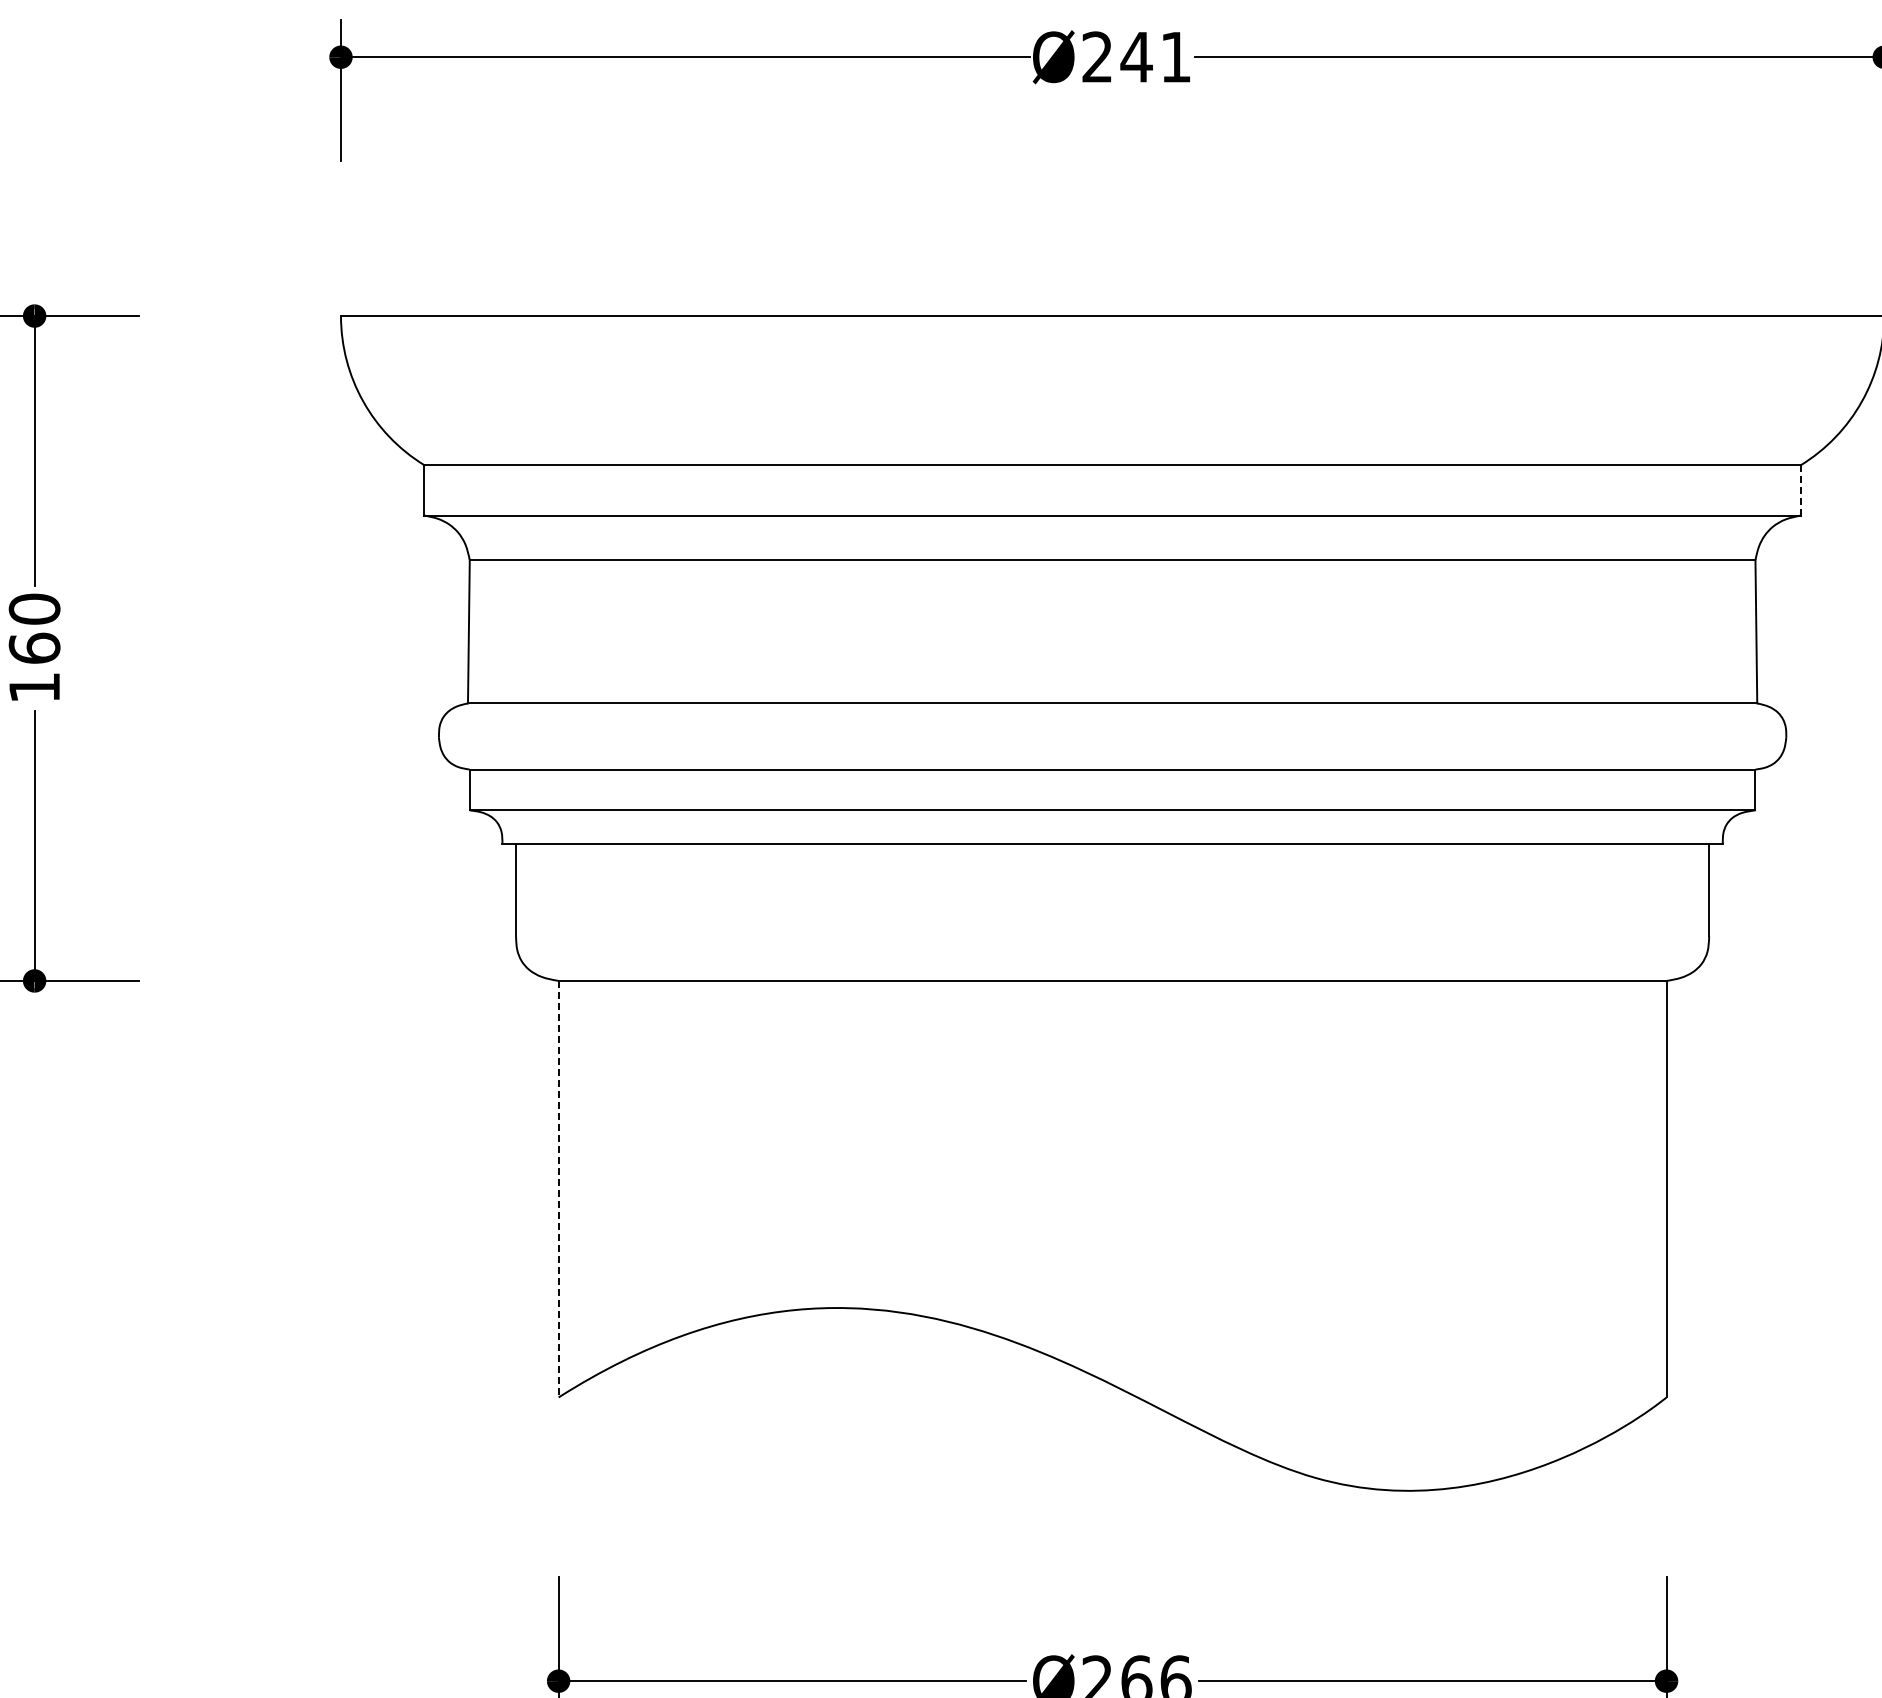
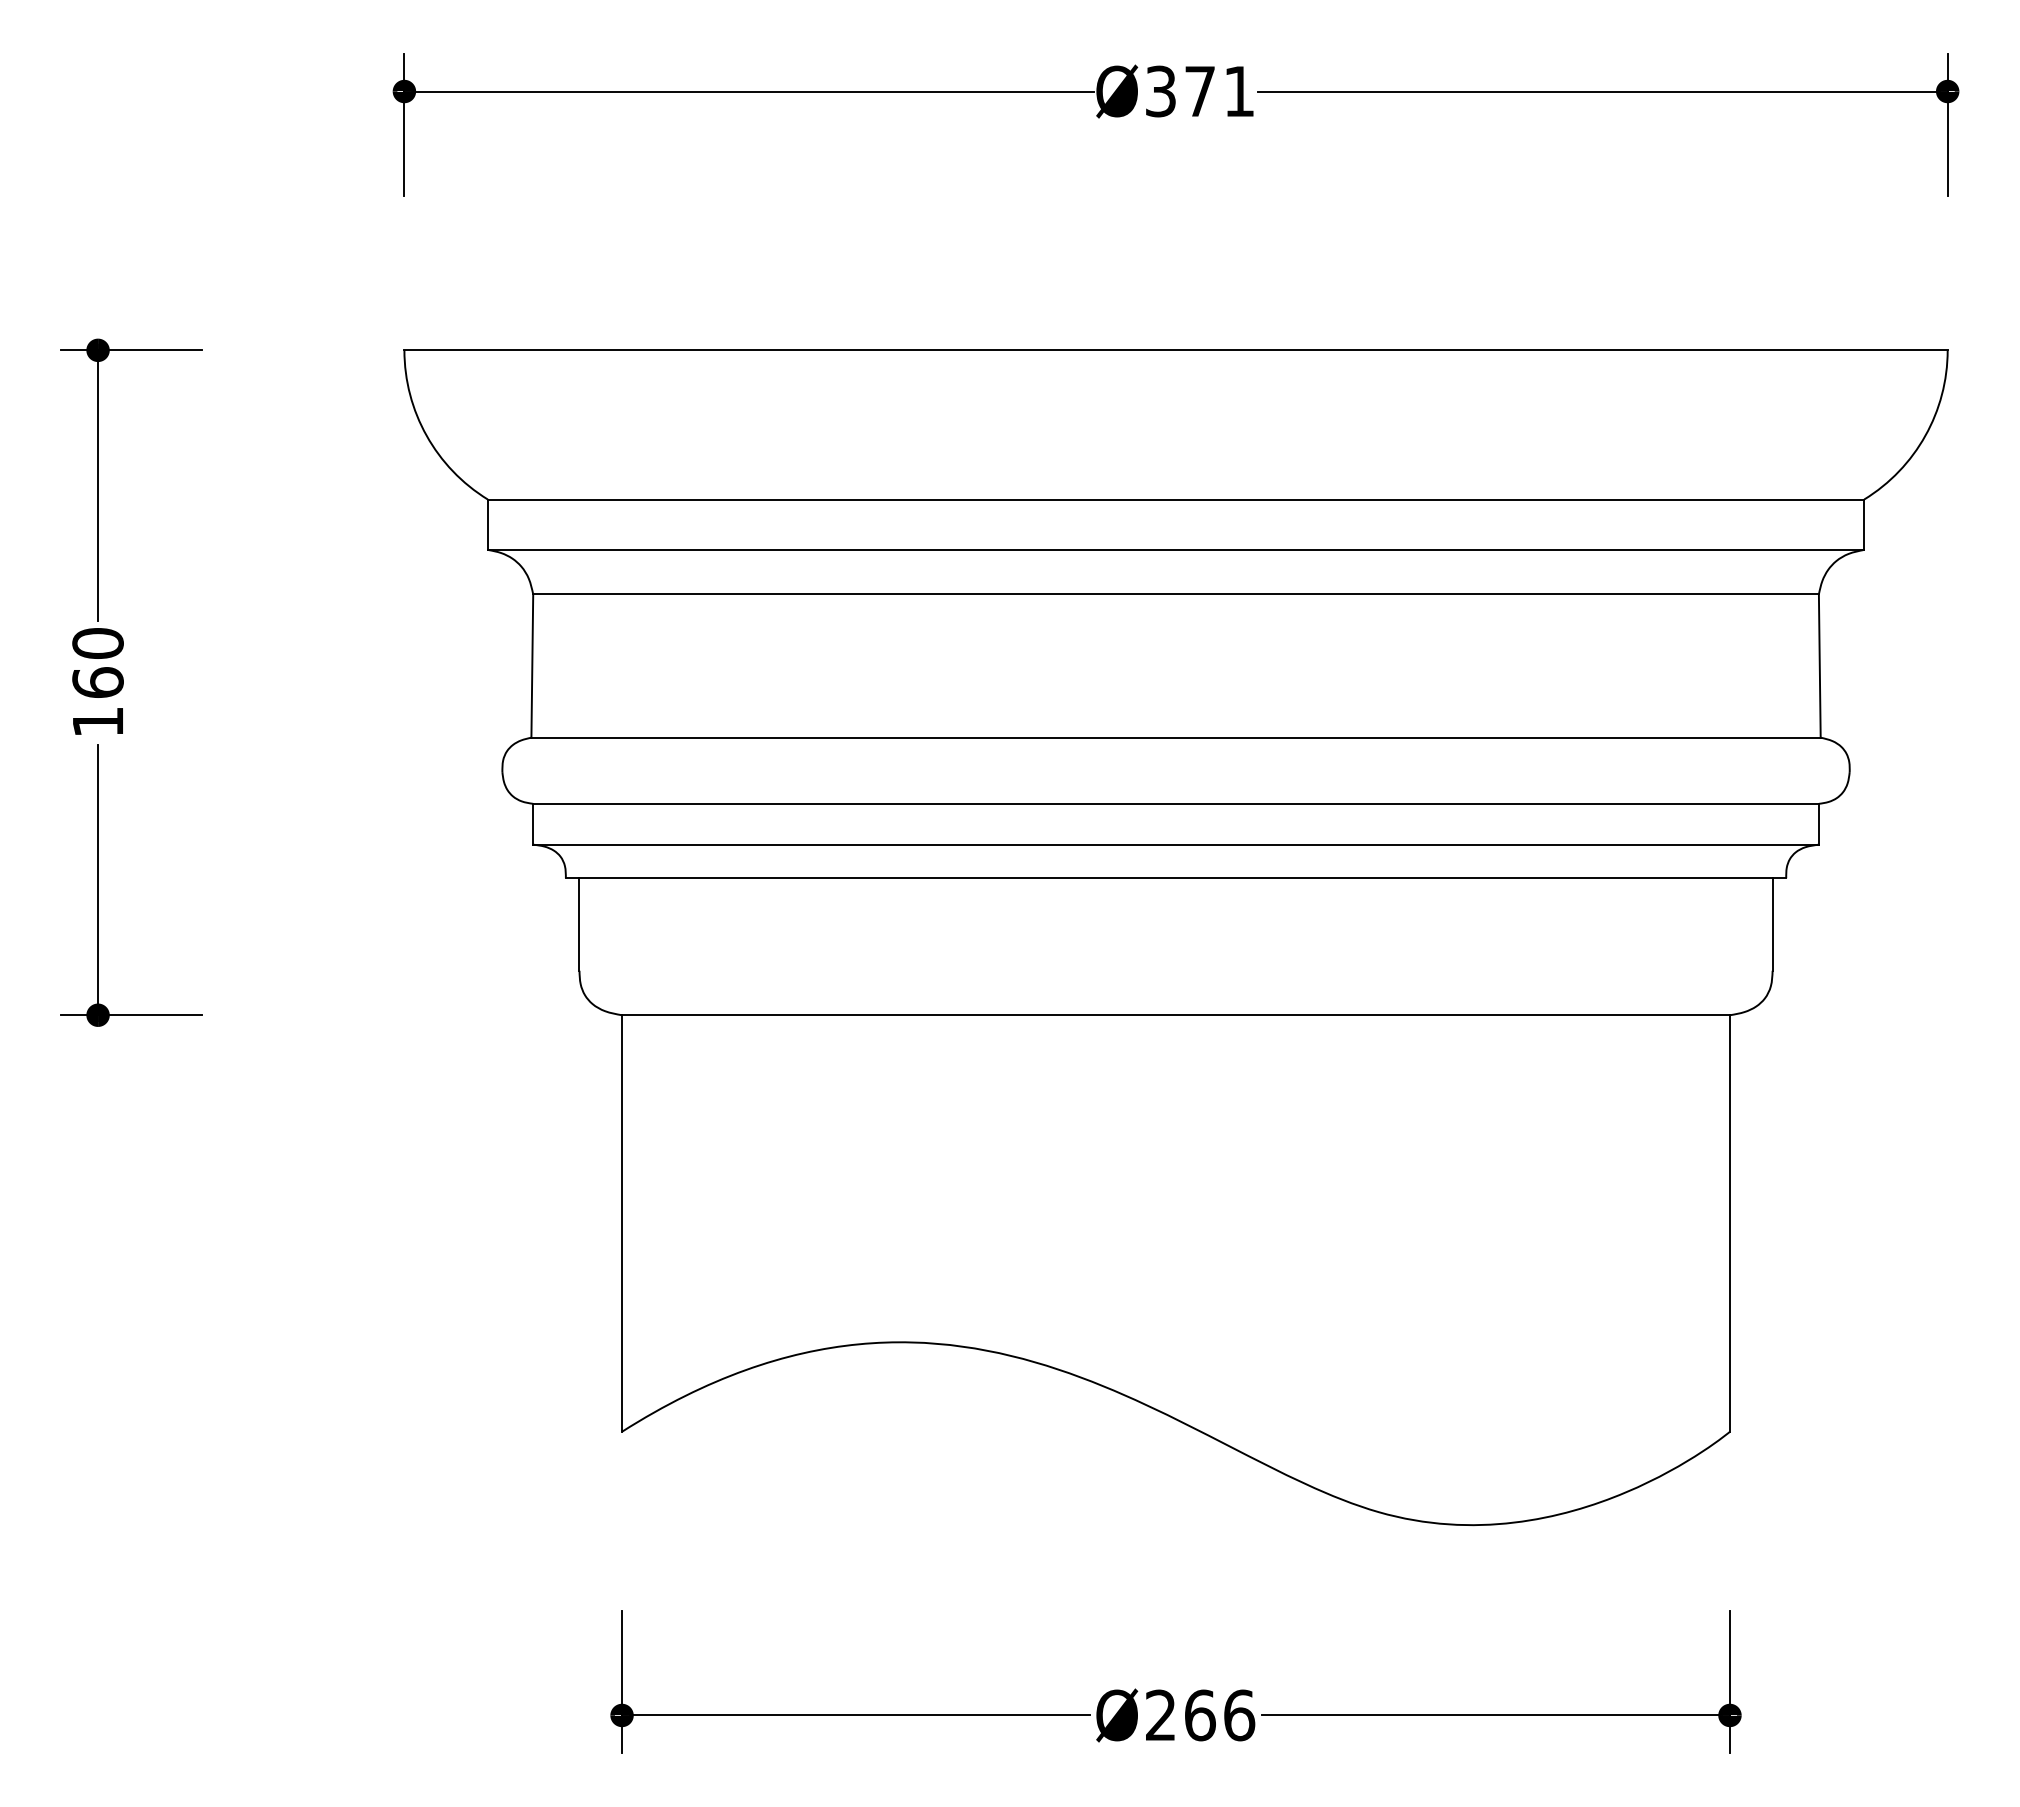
text: (1118, 57) -> (1181, 91), Ø241 -> Ø371
line: (1801, 490) -> (1864, 524), dashed -> solid
line: (559, 1190) -> (622, 1224), dashed -> solid

